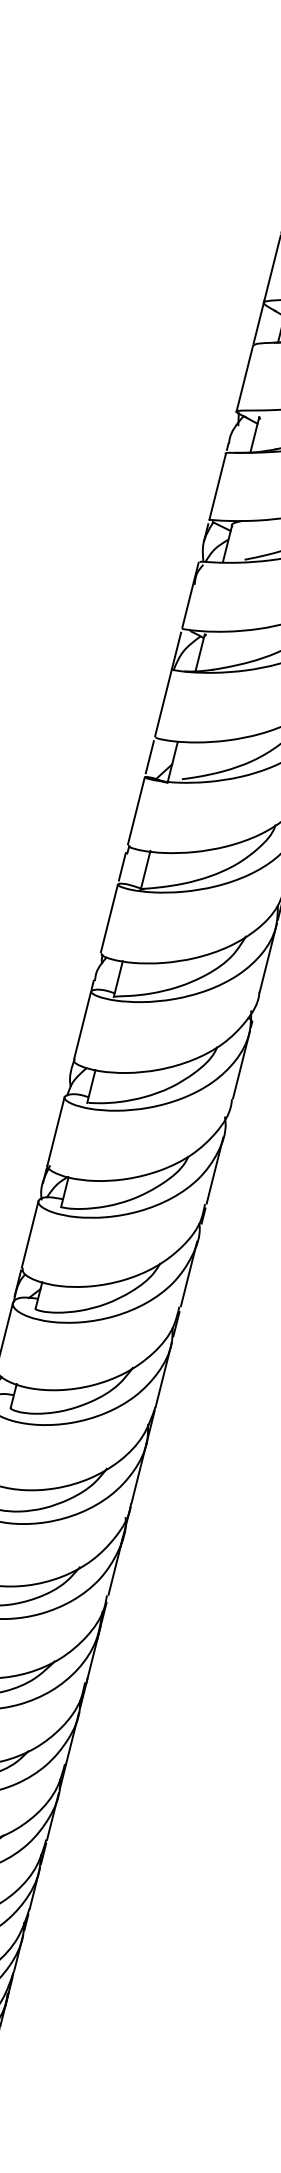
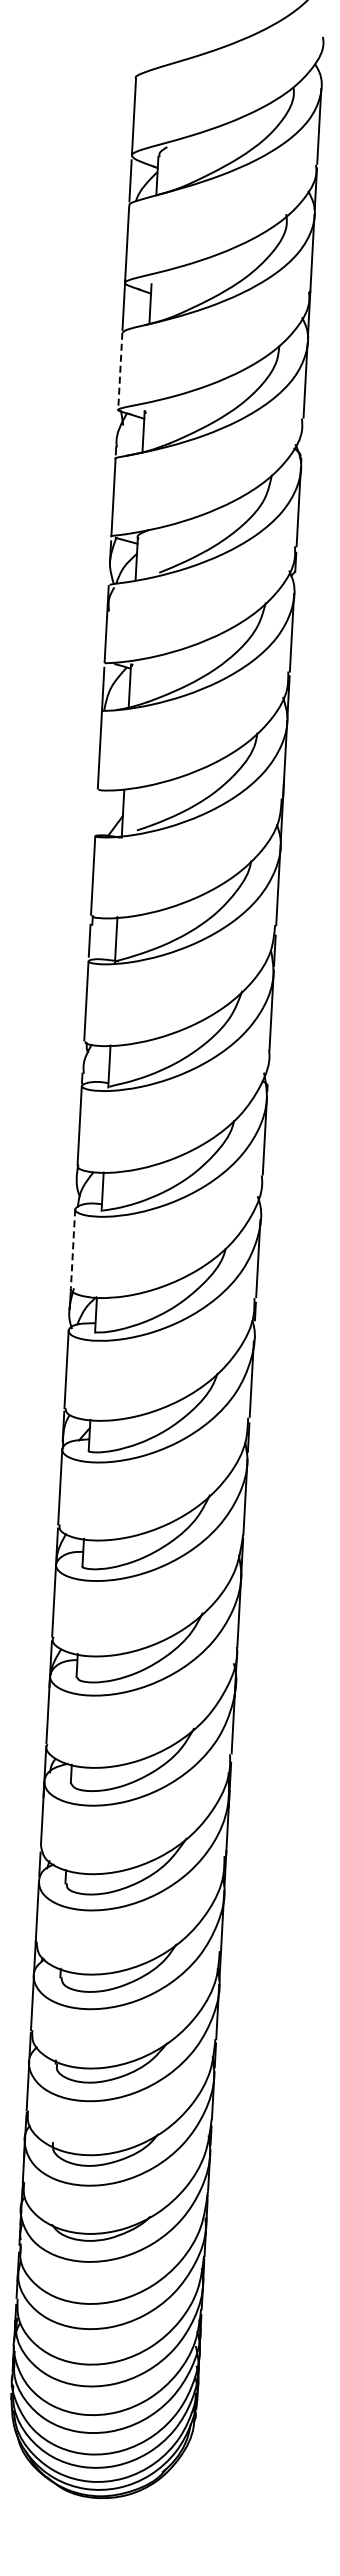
line: (244, 378) -> (120, 371), solid -> dashed
line: (149, 756) -> (96, 812), removed
line: (56, 1131) -> (73, 1249), solid -> dashed

